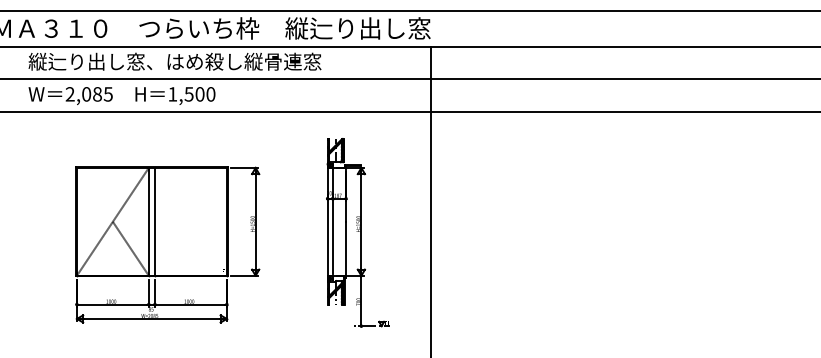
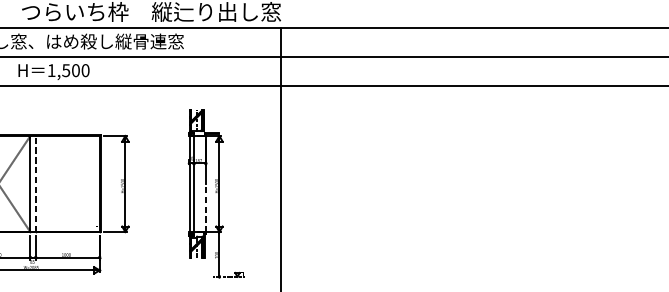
line: (154, 221) -> (35, 183), solid -> dashed
line: (345, 248) -> (205, 207), solid -> dashed

